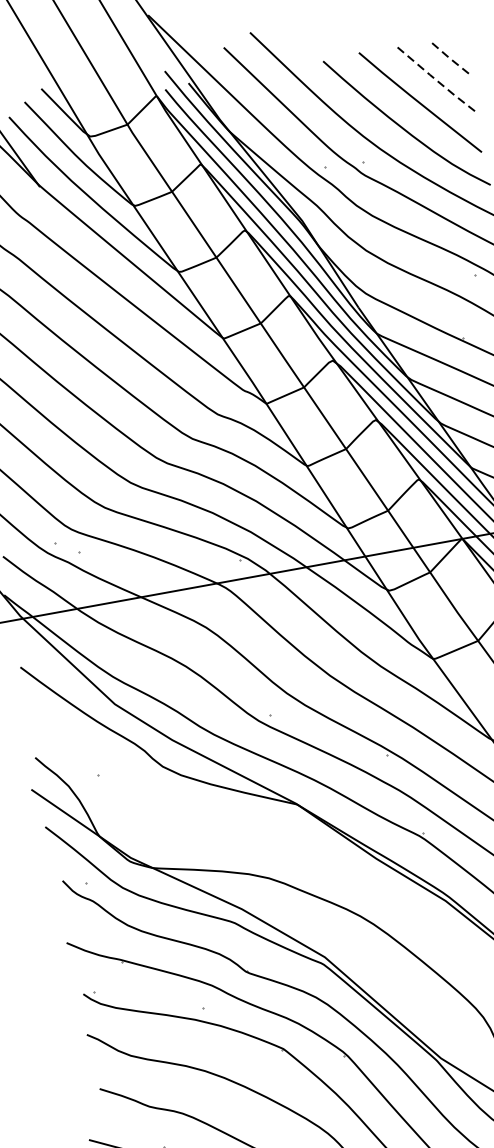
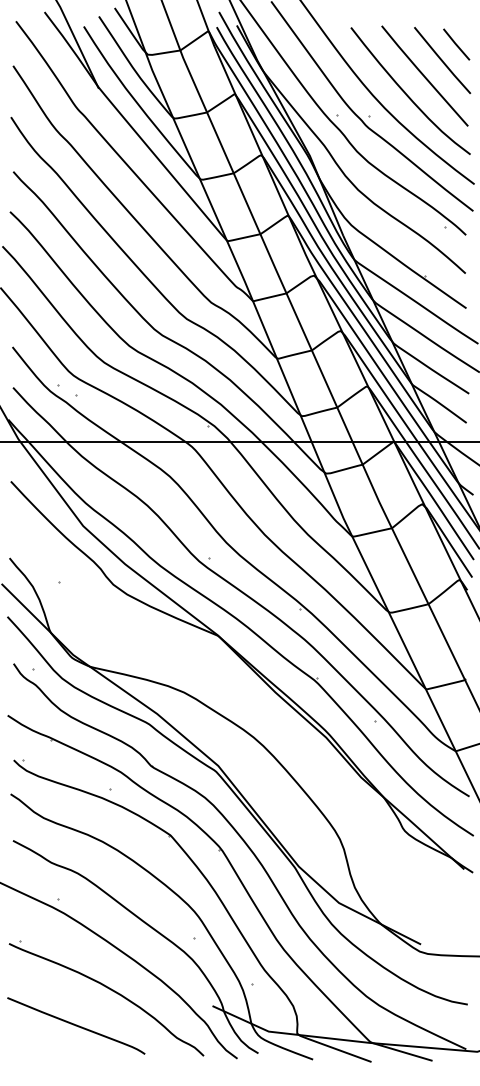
line: (450, 58) -> (456, 44), dashed -> solid
line: (437, 80) -> (442, 60), dashed -> solid

